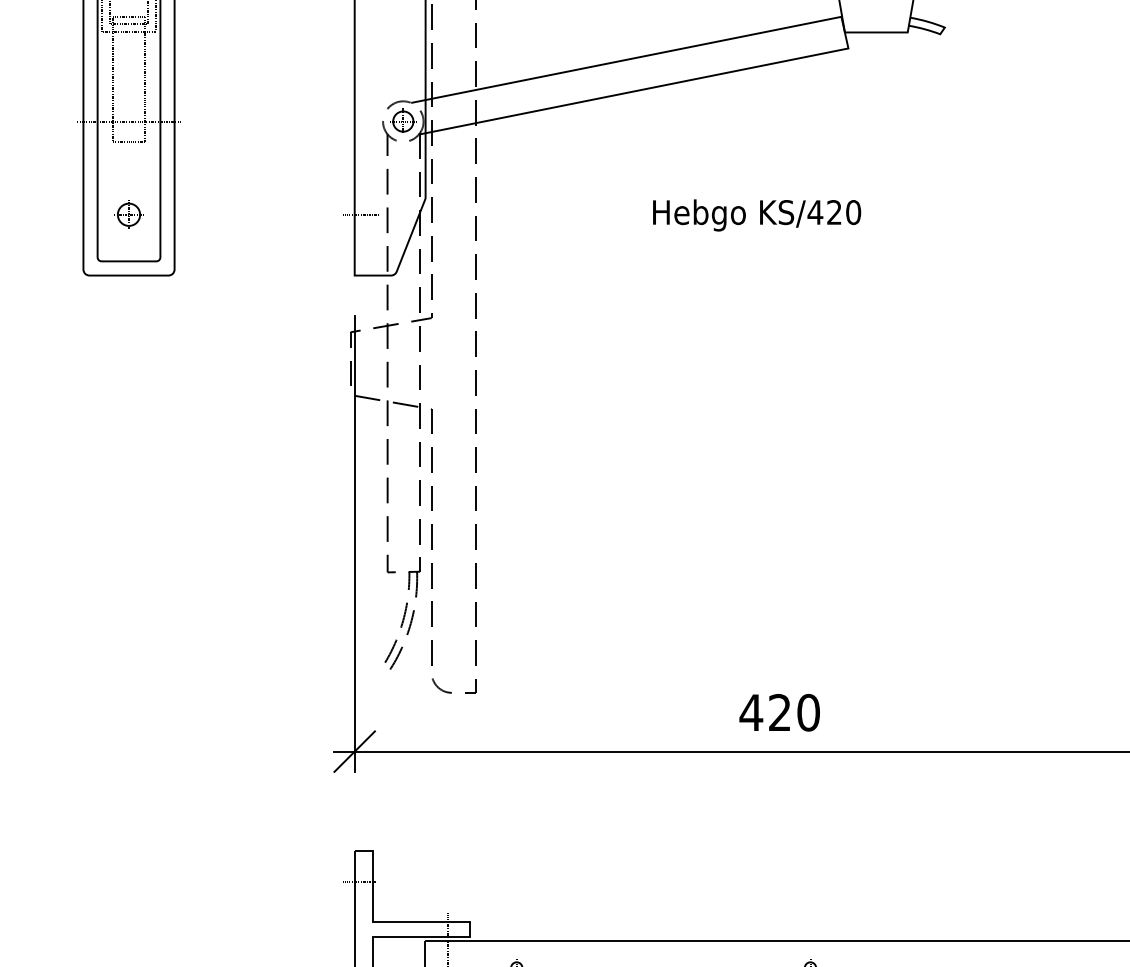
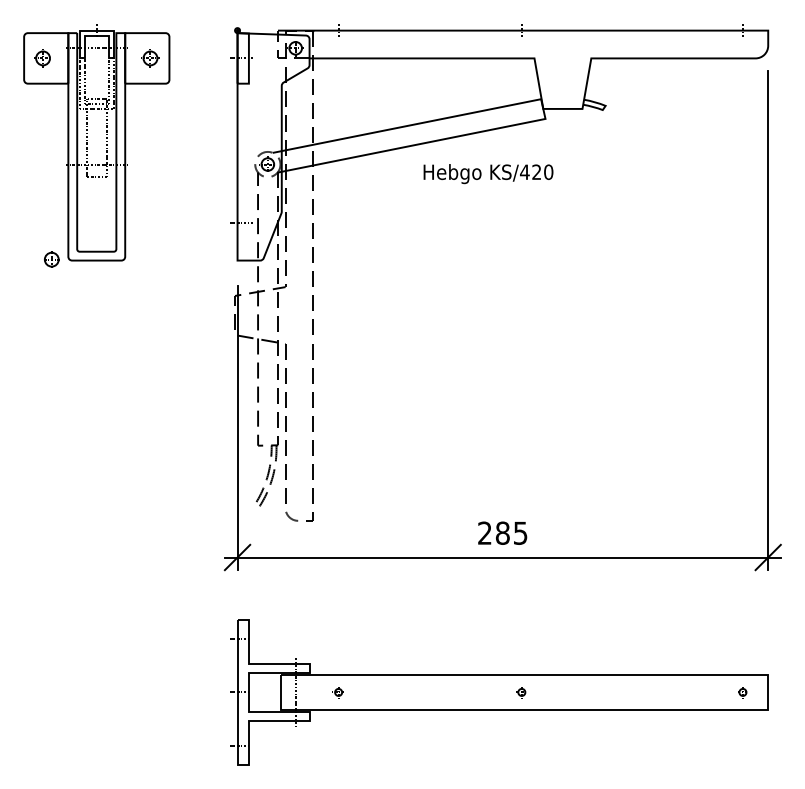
part: (128, 214) -> (51, 259), moved
text: (757, 216) -> (488, 174), moved
text: (779, 711) -> (502, 532), 420 -> 285

